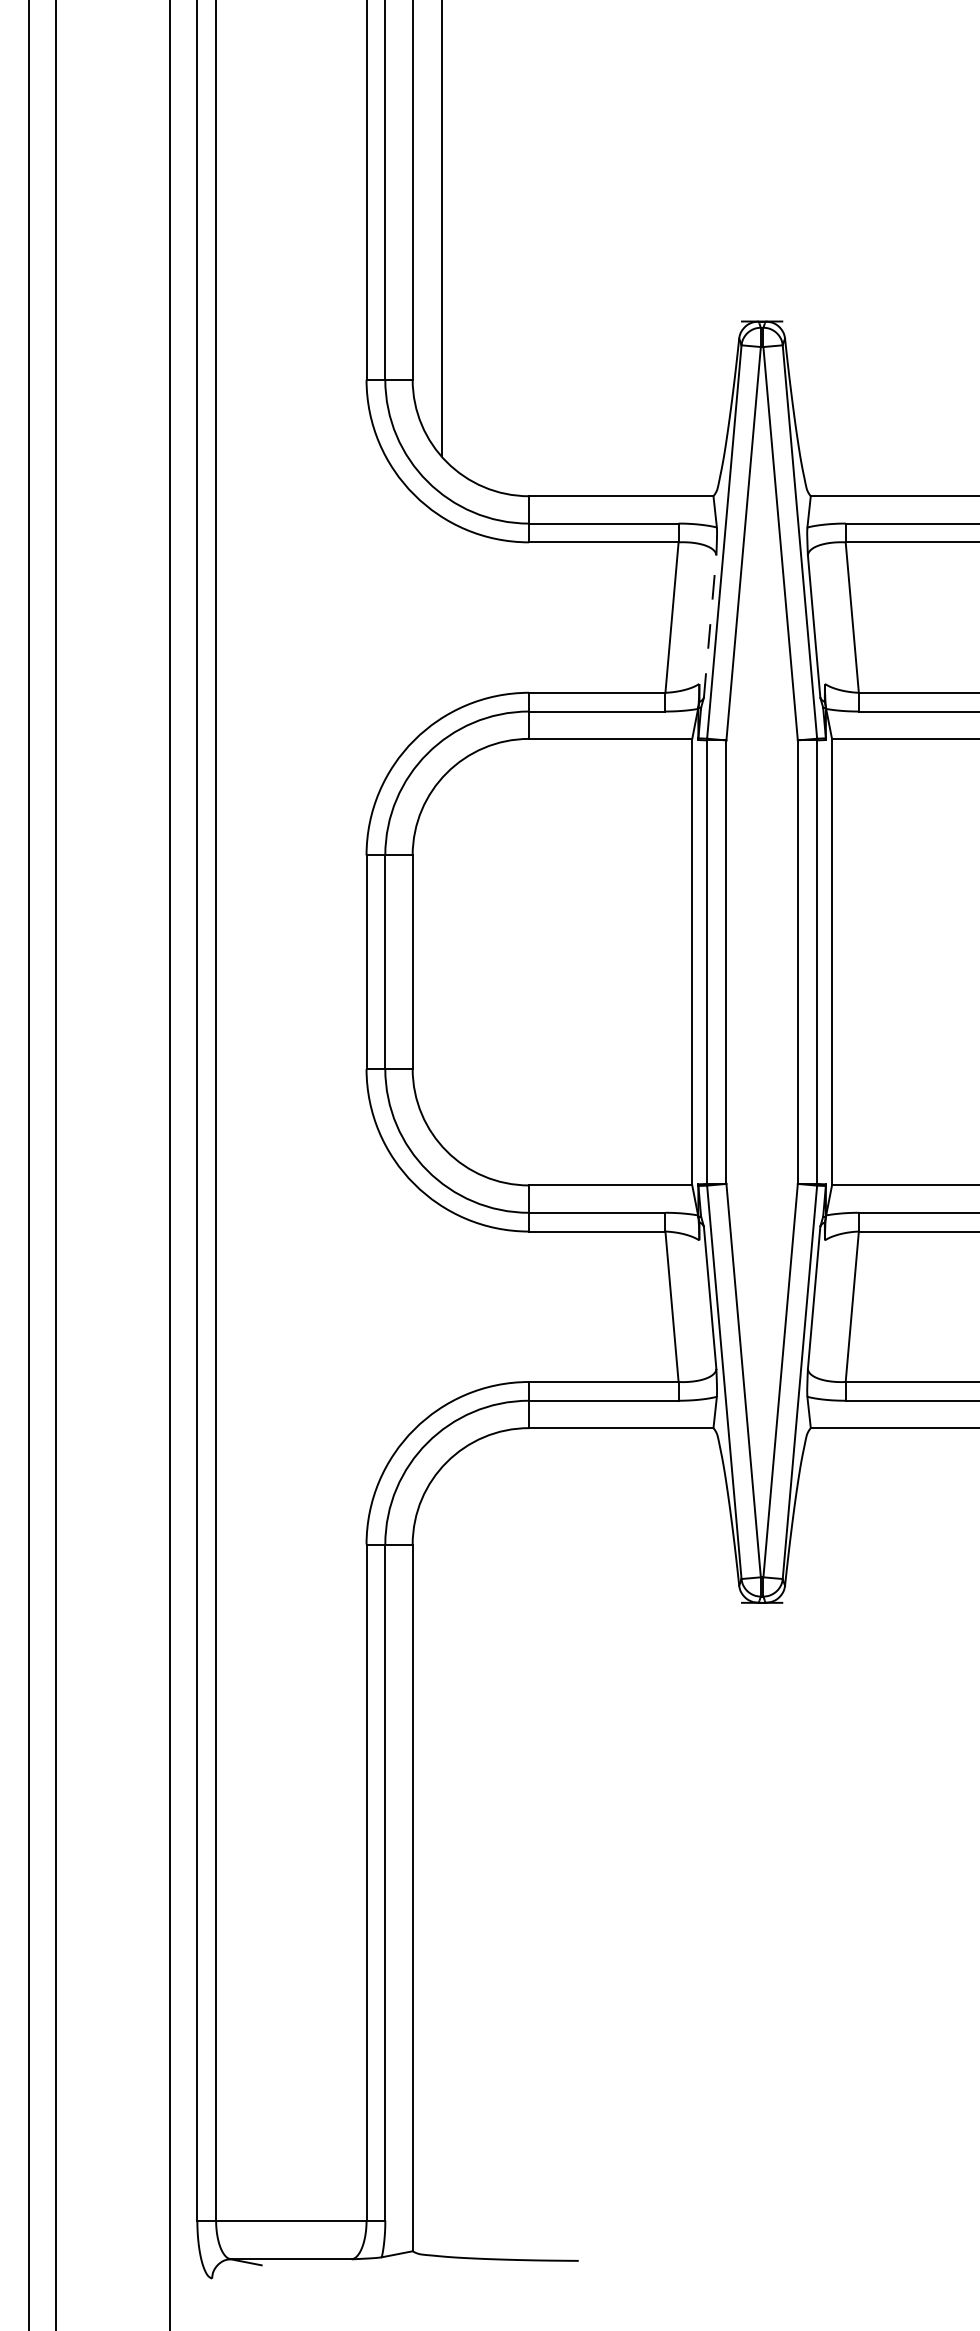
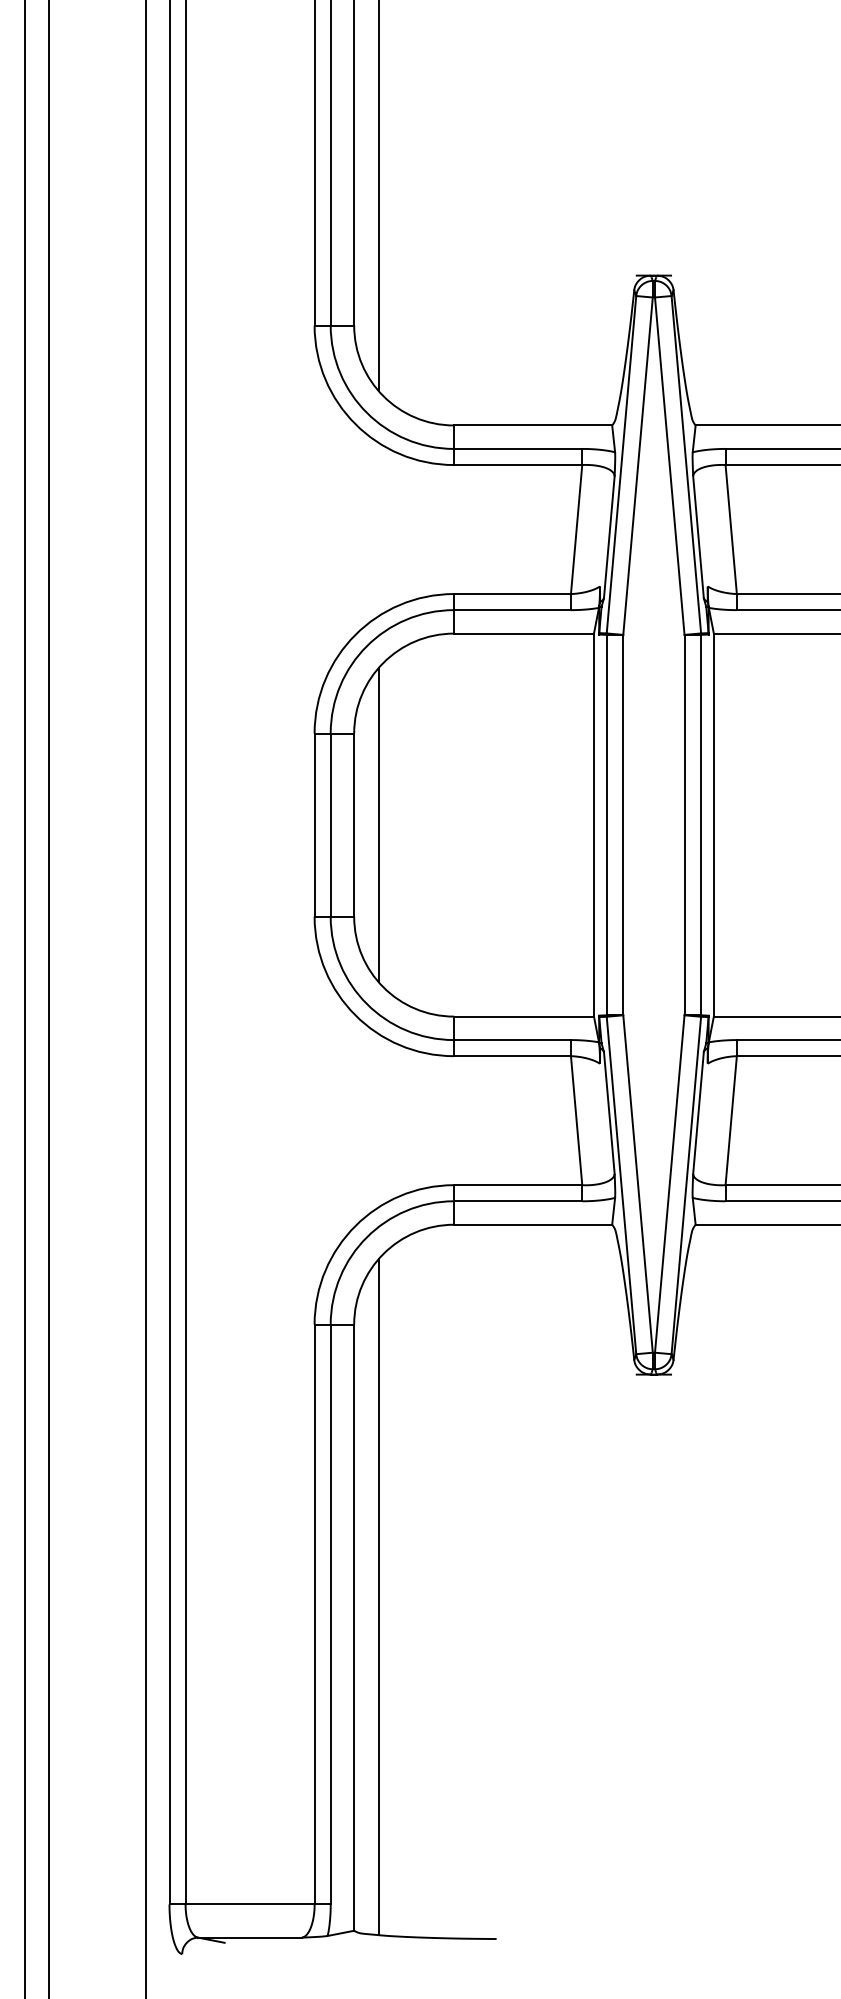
line: (710, 625) -> (609, 536), dashed -> solid
line: (442, 962) -> (379, 825), added
line: (442, 1862) -> (379, 1597), added

